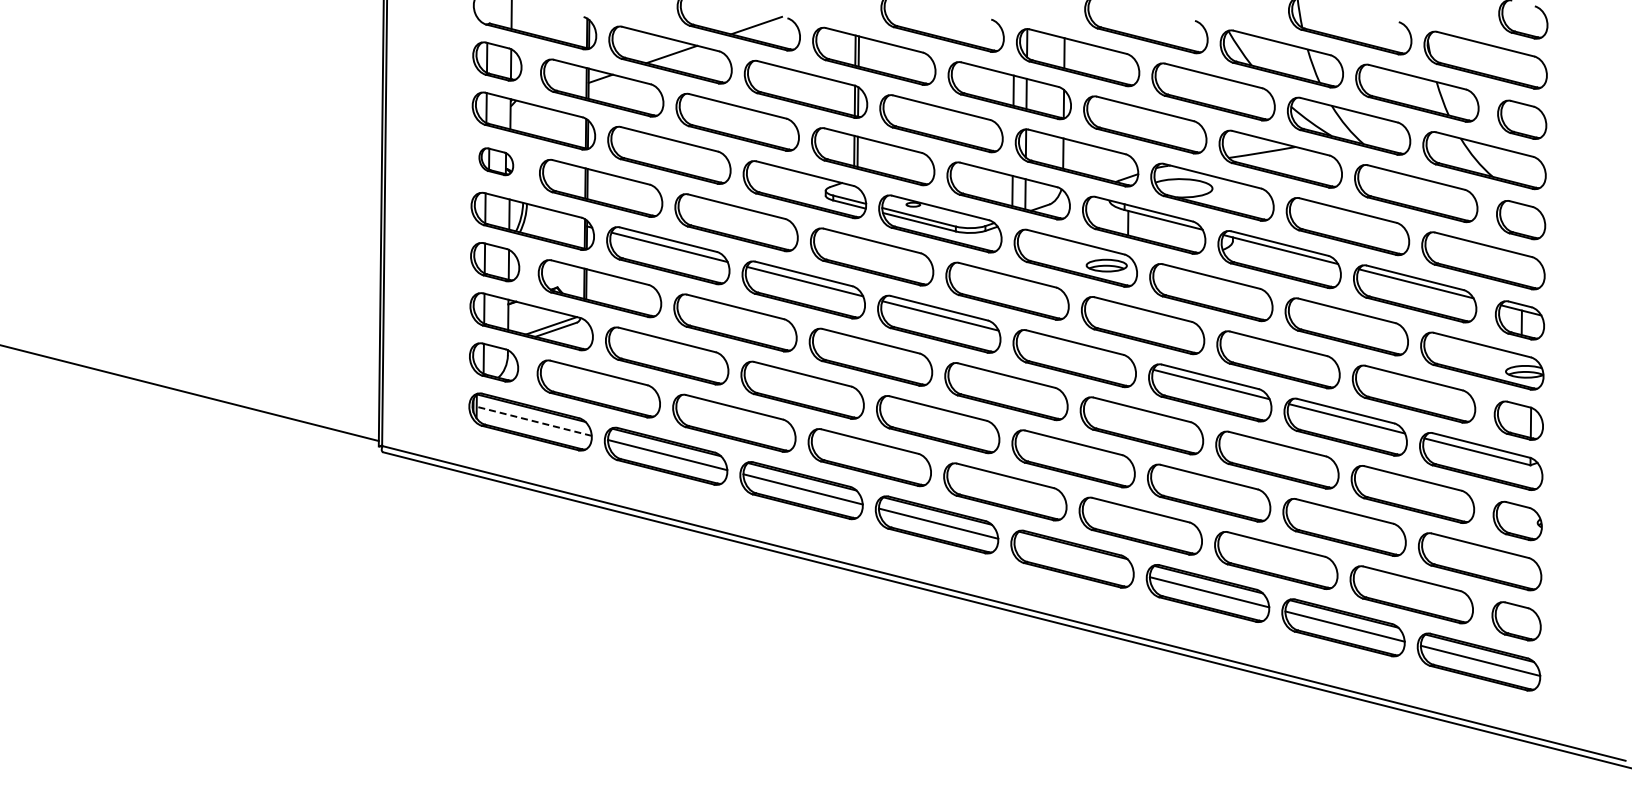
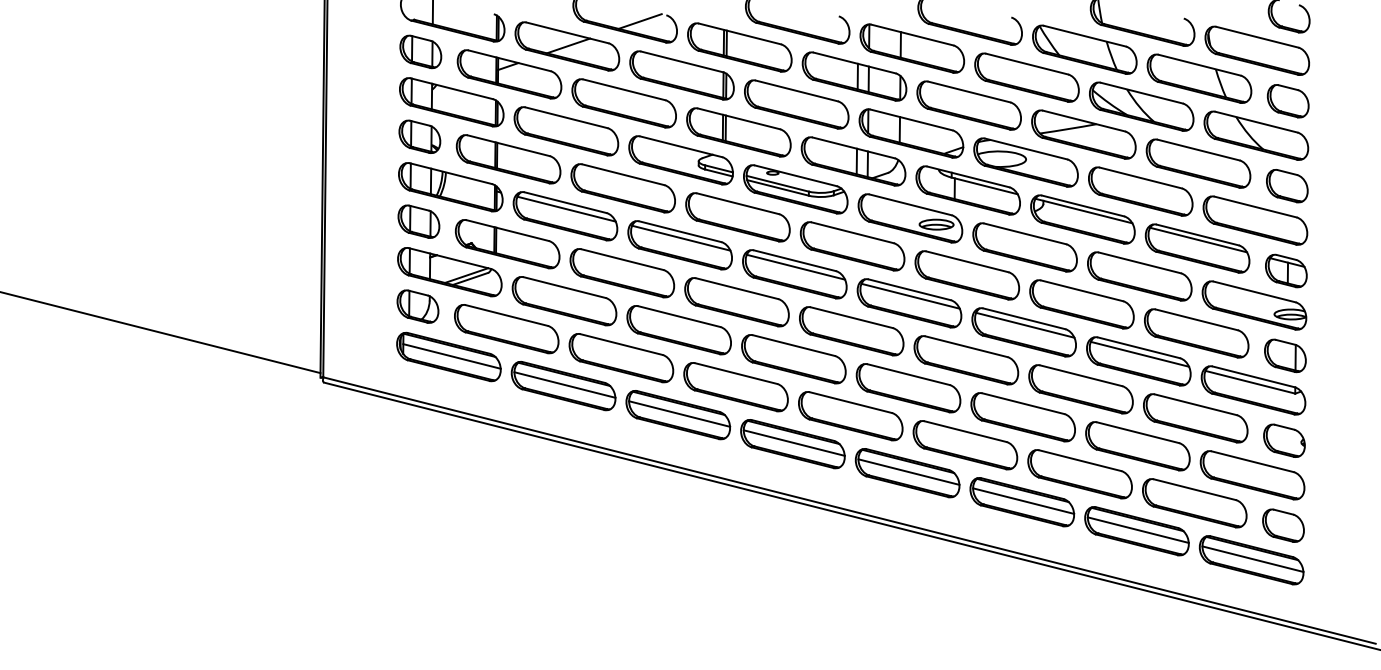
part: (496, 161) -> (420, 136), size x1.43
line: (1075, 349) -> (910, 295), added
line: (533, 421) -> (451, 356), dashed -> solid
line: (1073, 557) -> (908, 471), added

